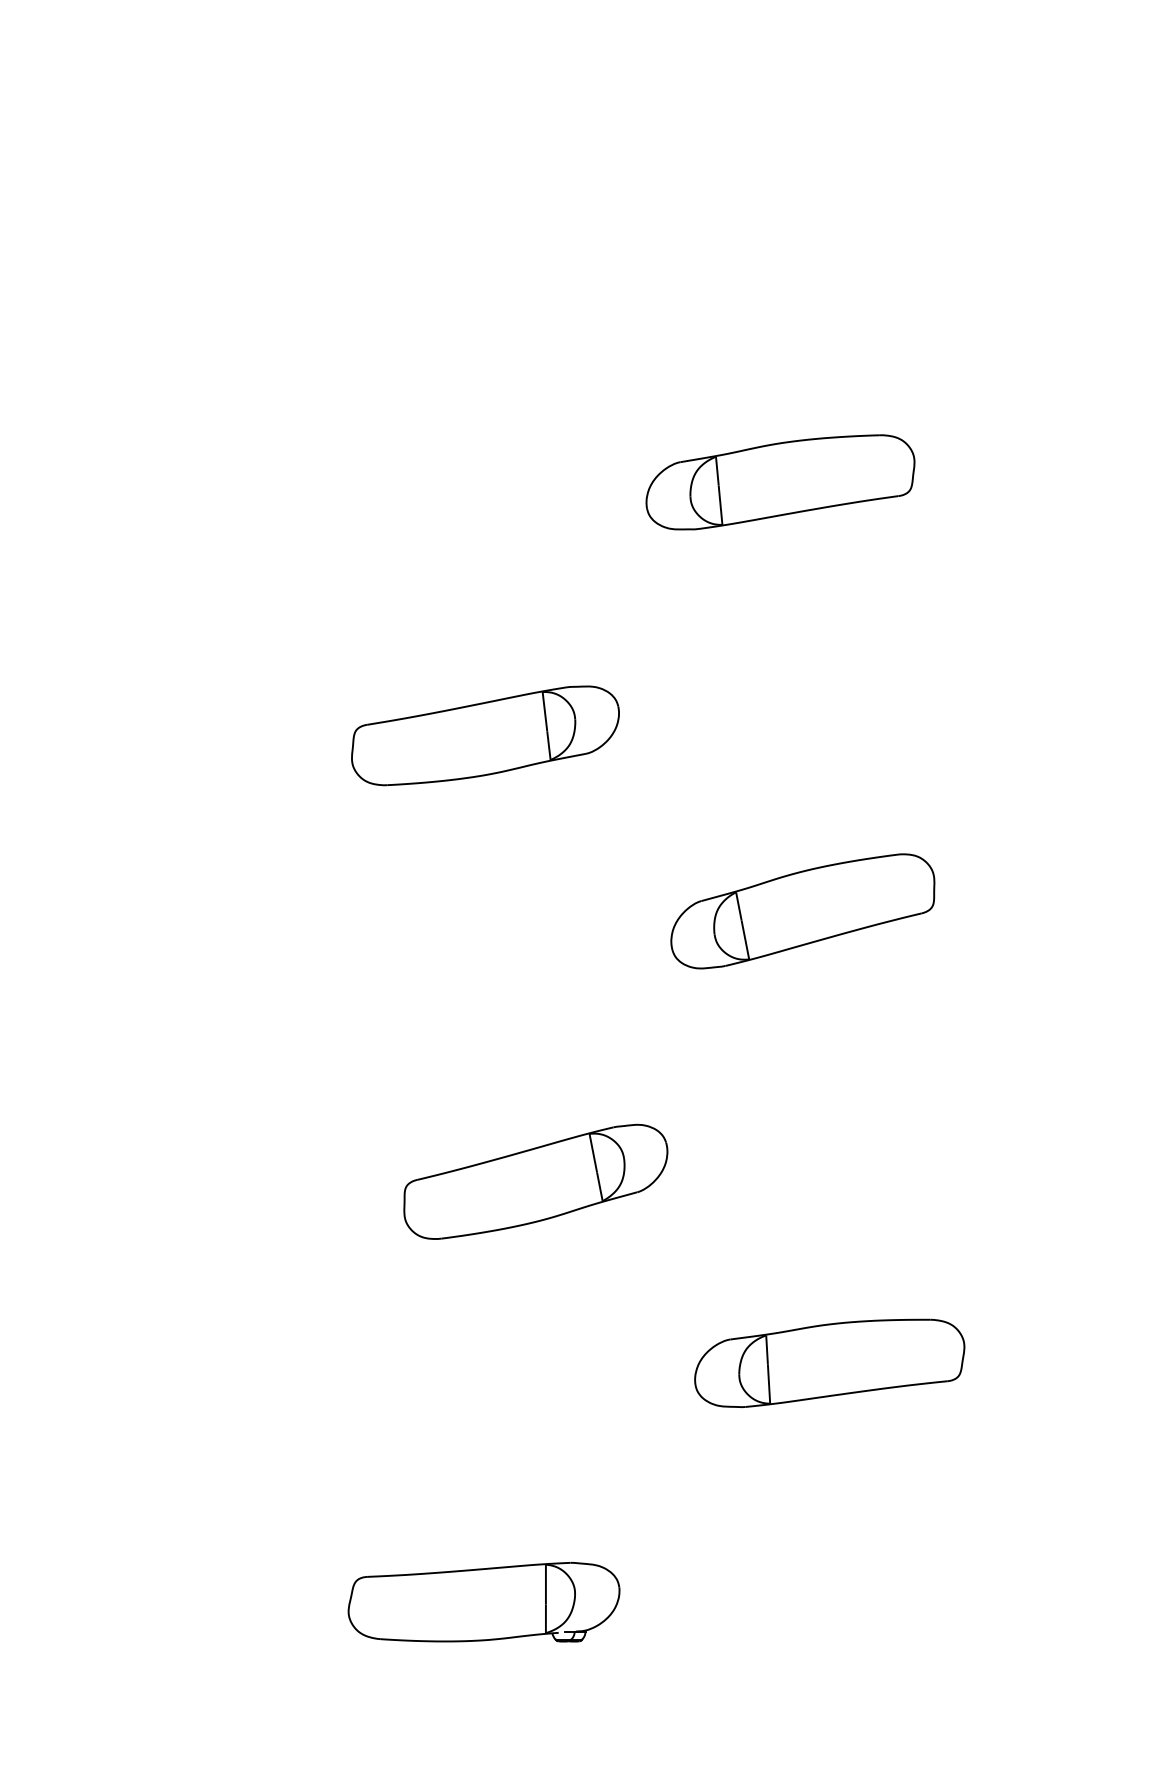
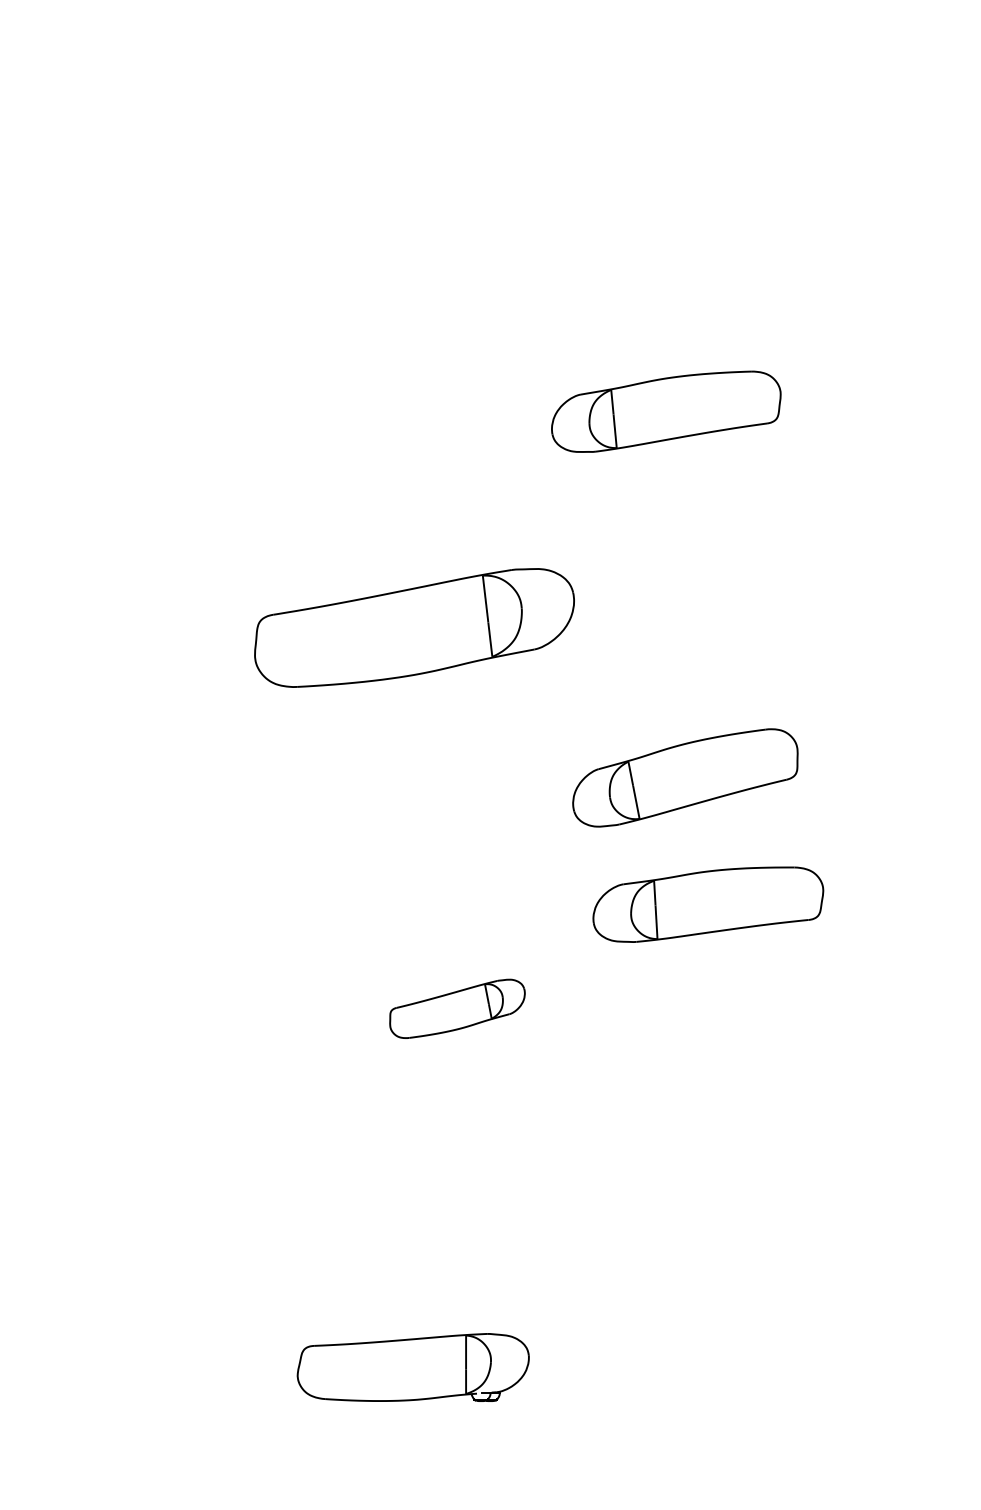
part: (485, 736) -> (414, 628), size x1.4
part: (535, 1181) -> (457, 1008), size x0.6
part: (829, 1363) -> (708, 904), moved

